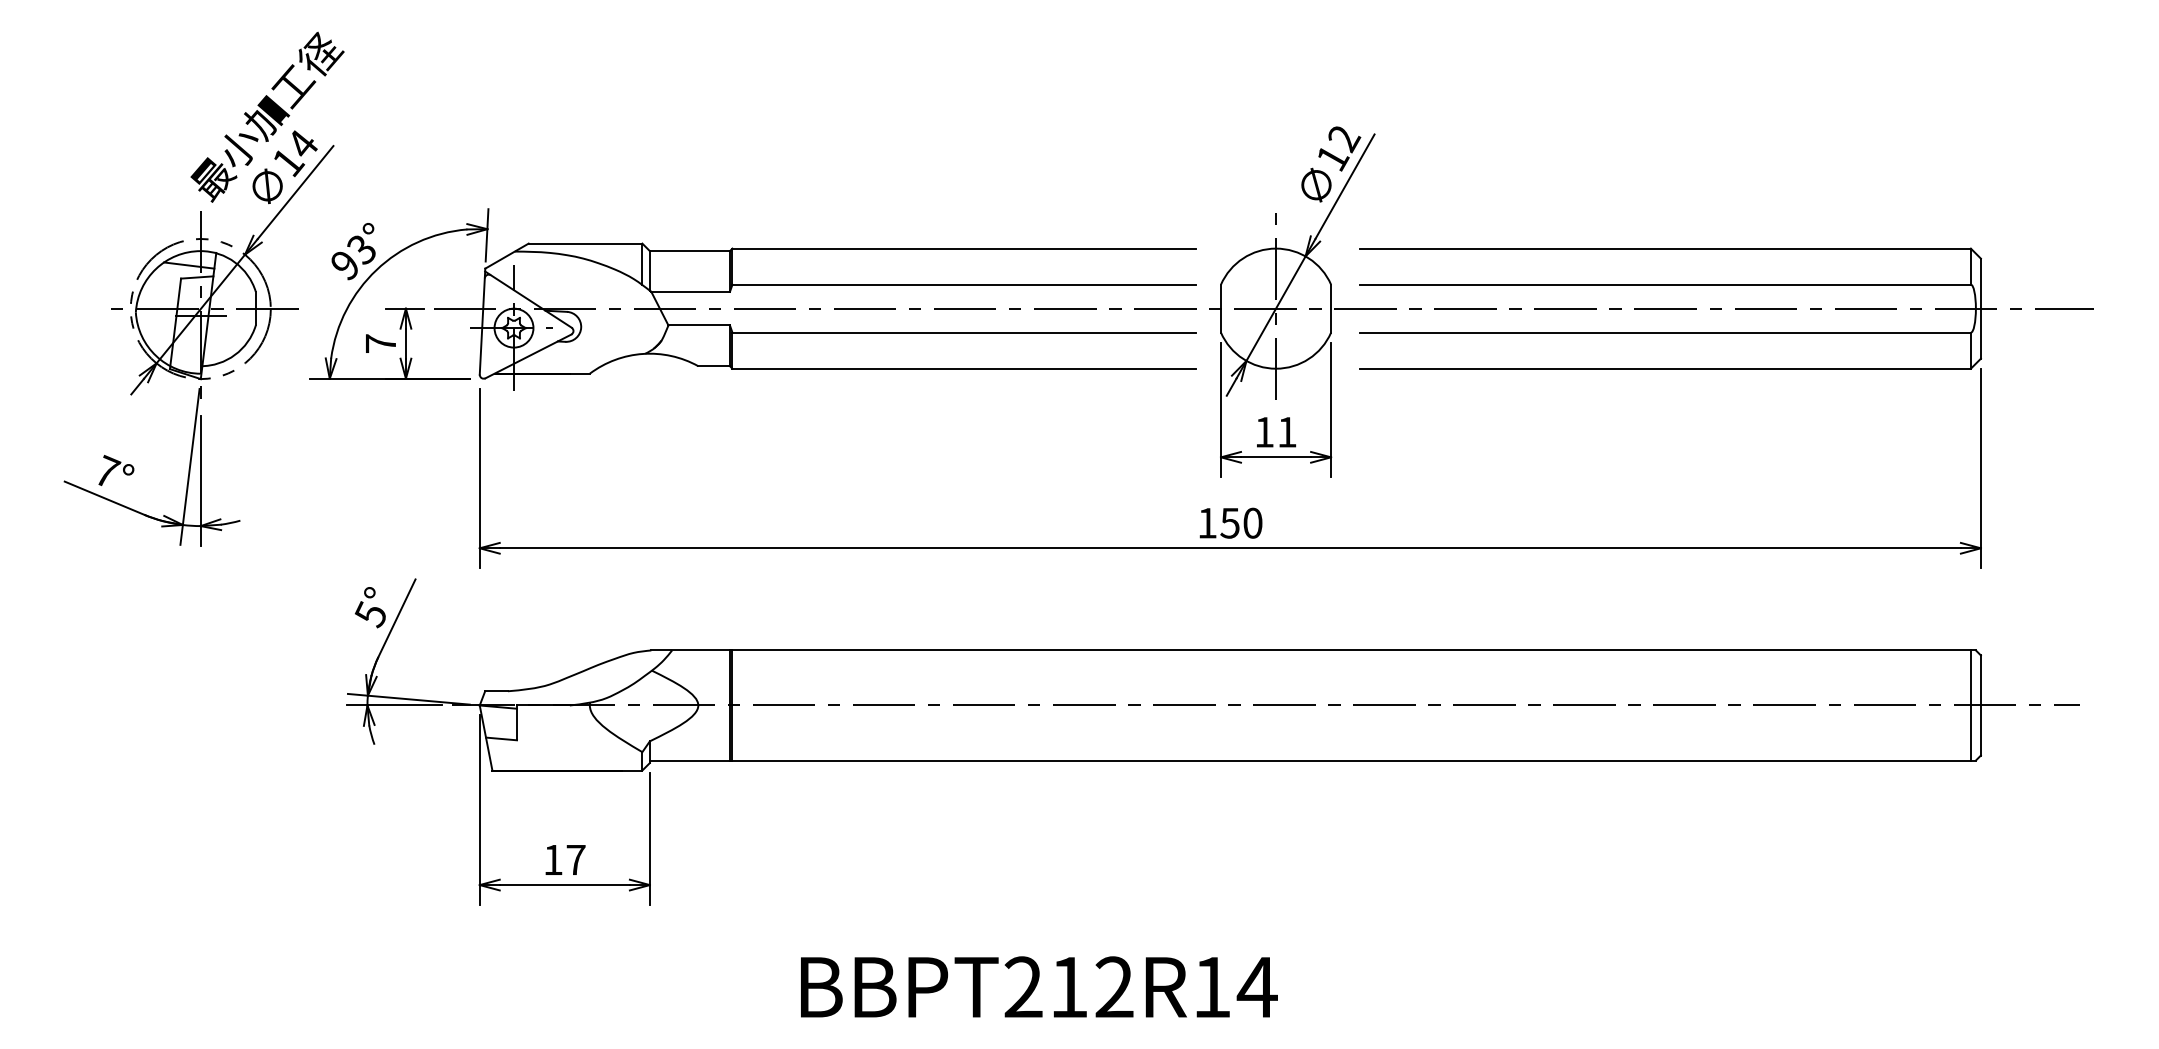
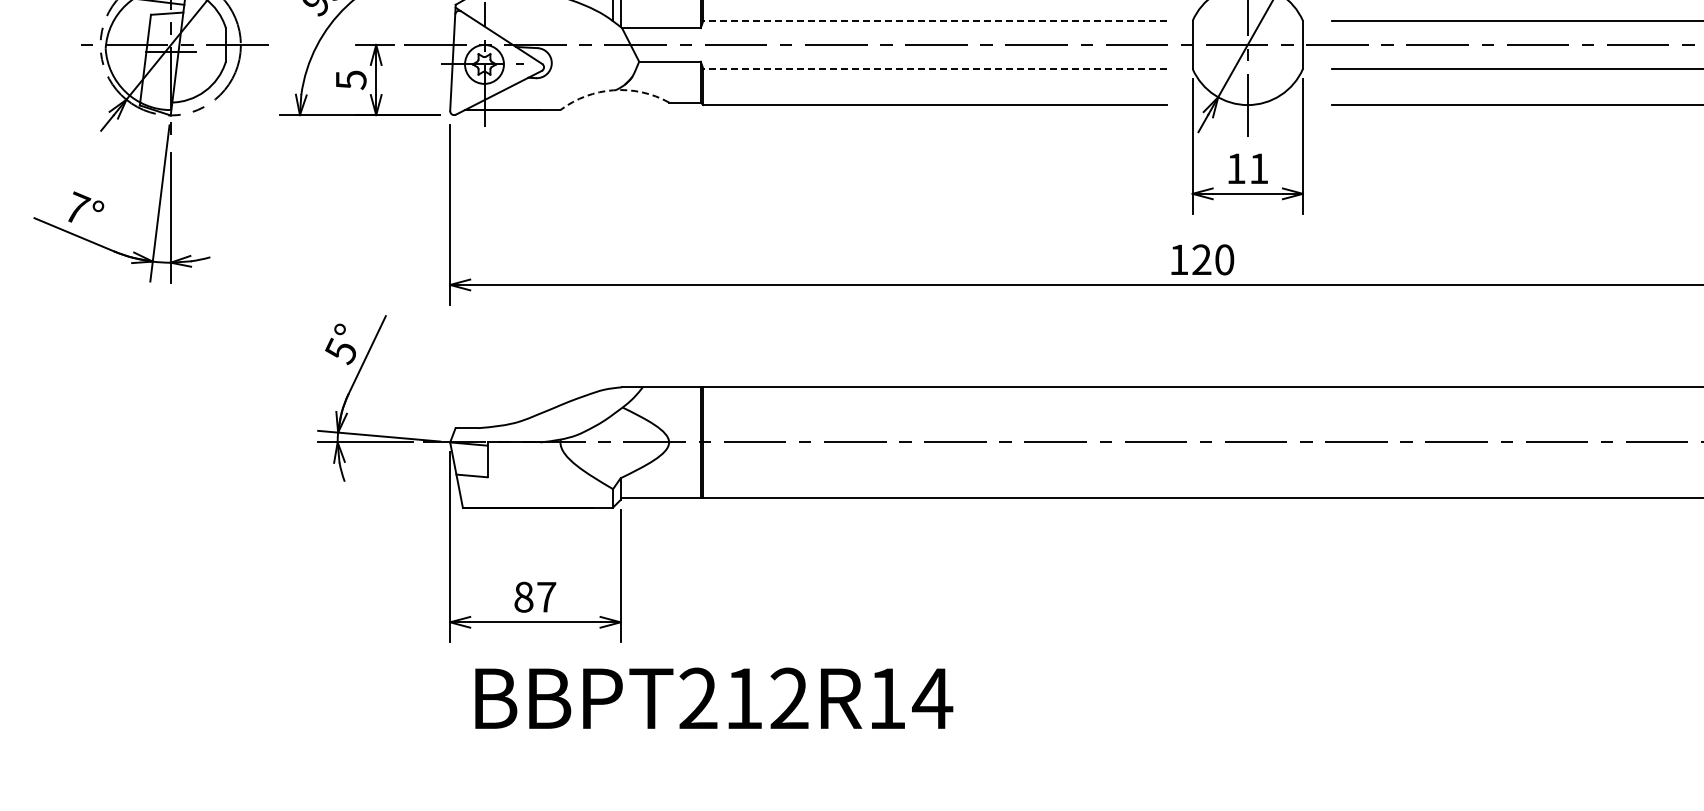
line: (964, 284) -> (935, 20), solid -> dashed
line: (964, 332) -> (935, 68), solid -> dashed
text: (381, 343) -> (351, 79), 7 -> 5
arc: (642, 353) -> (613, 89), solid -> dashed
text: (1229, 522) -> (1201, 259), 150 -> 120
text: (553, 859) -> (524, 596), 17 -> 87
text: (1039, 986) -> (714, 697), moved

